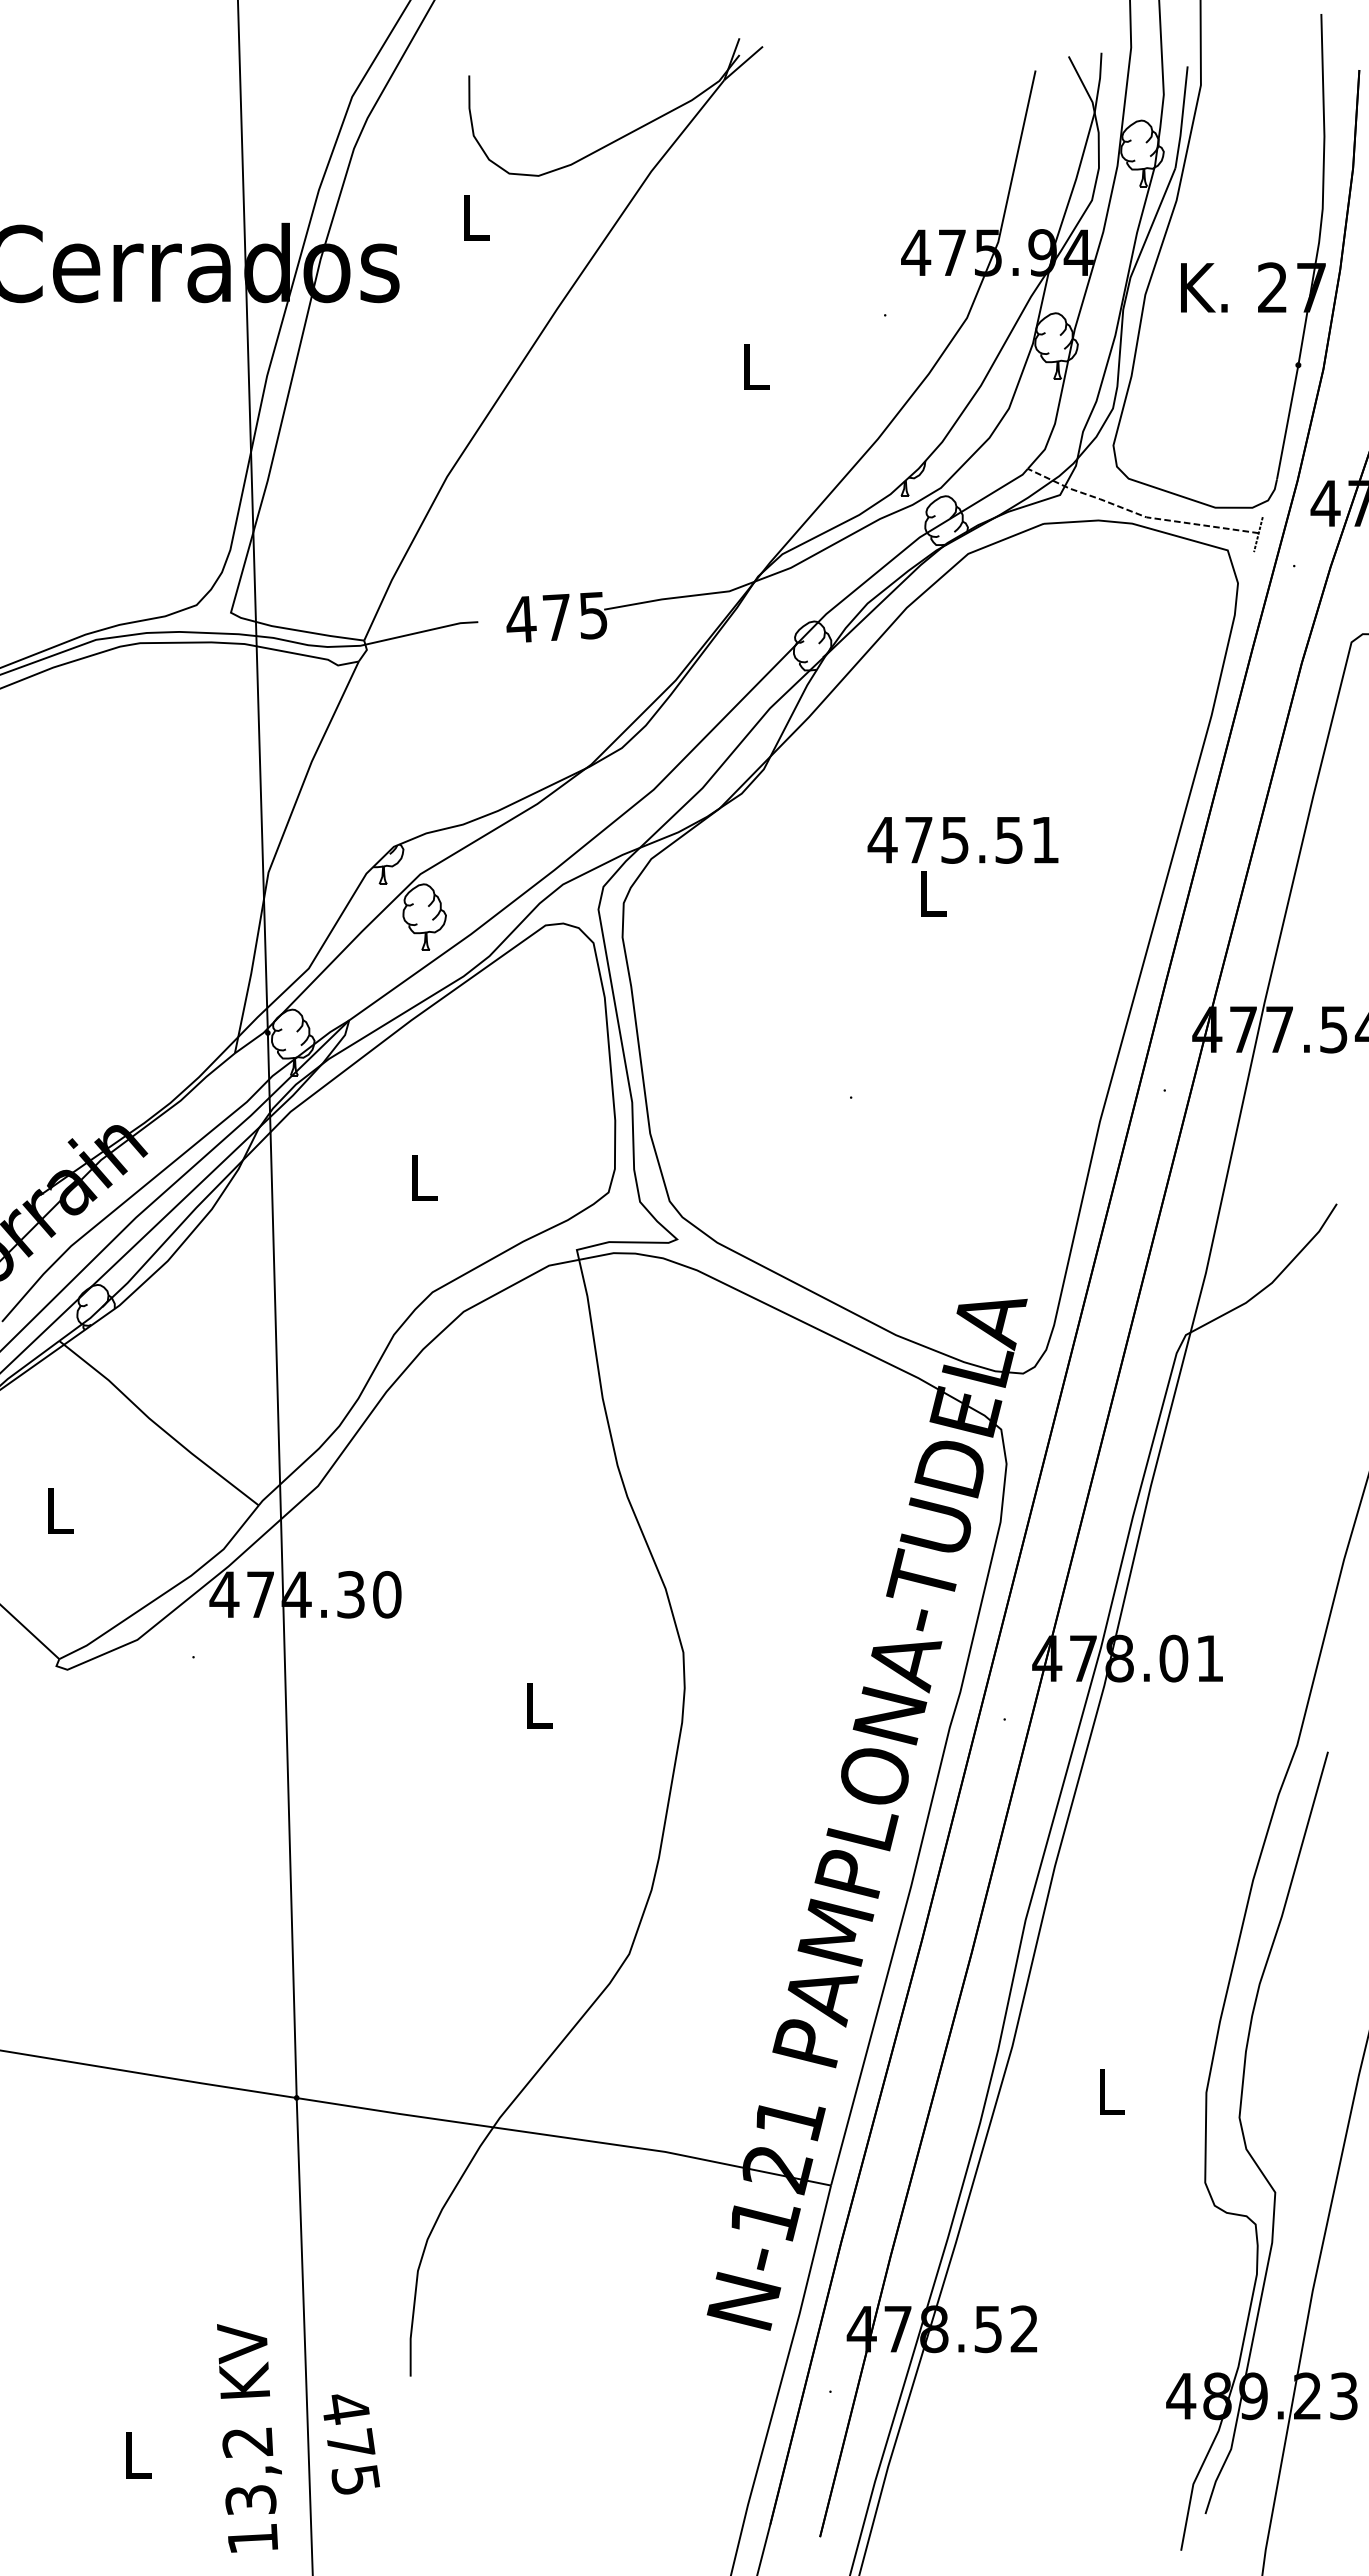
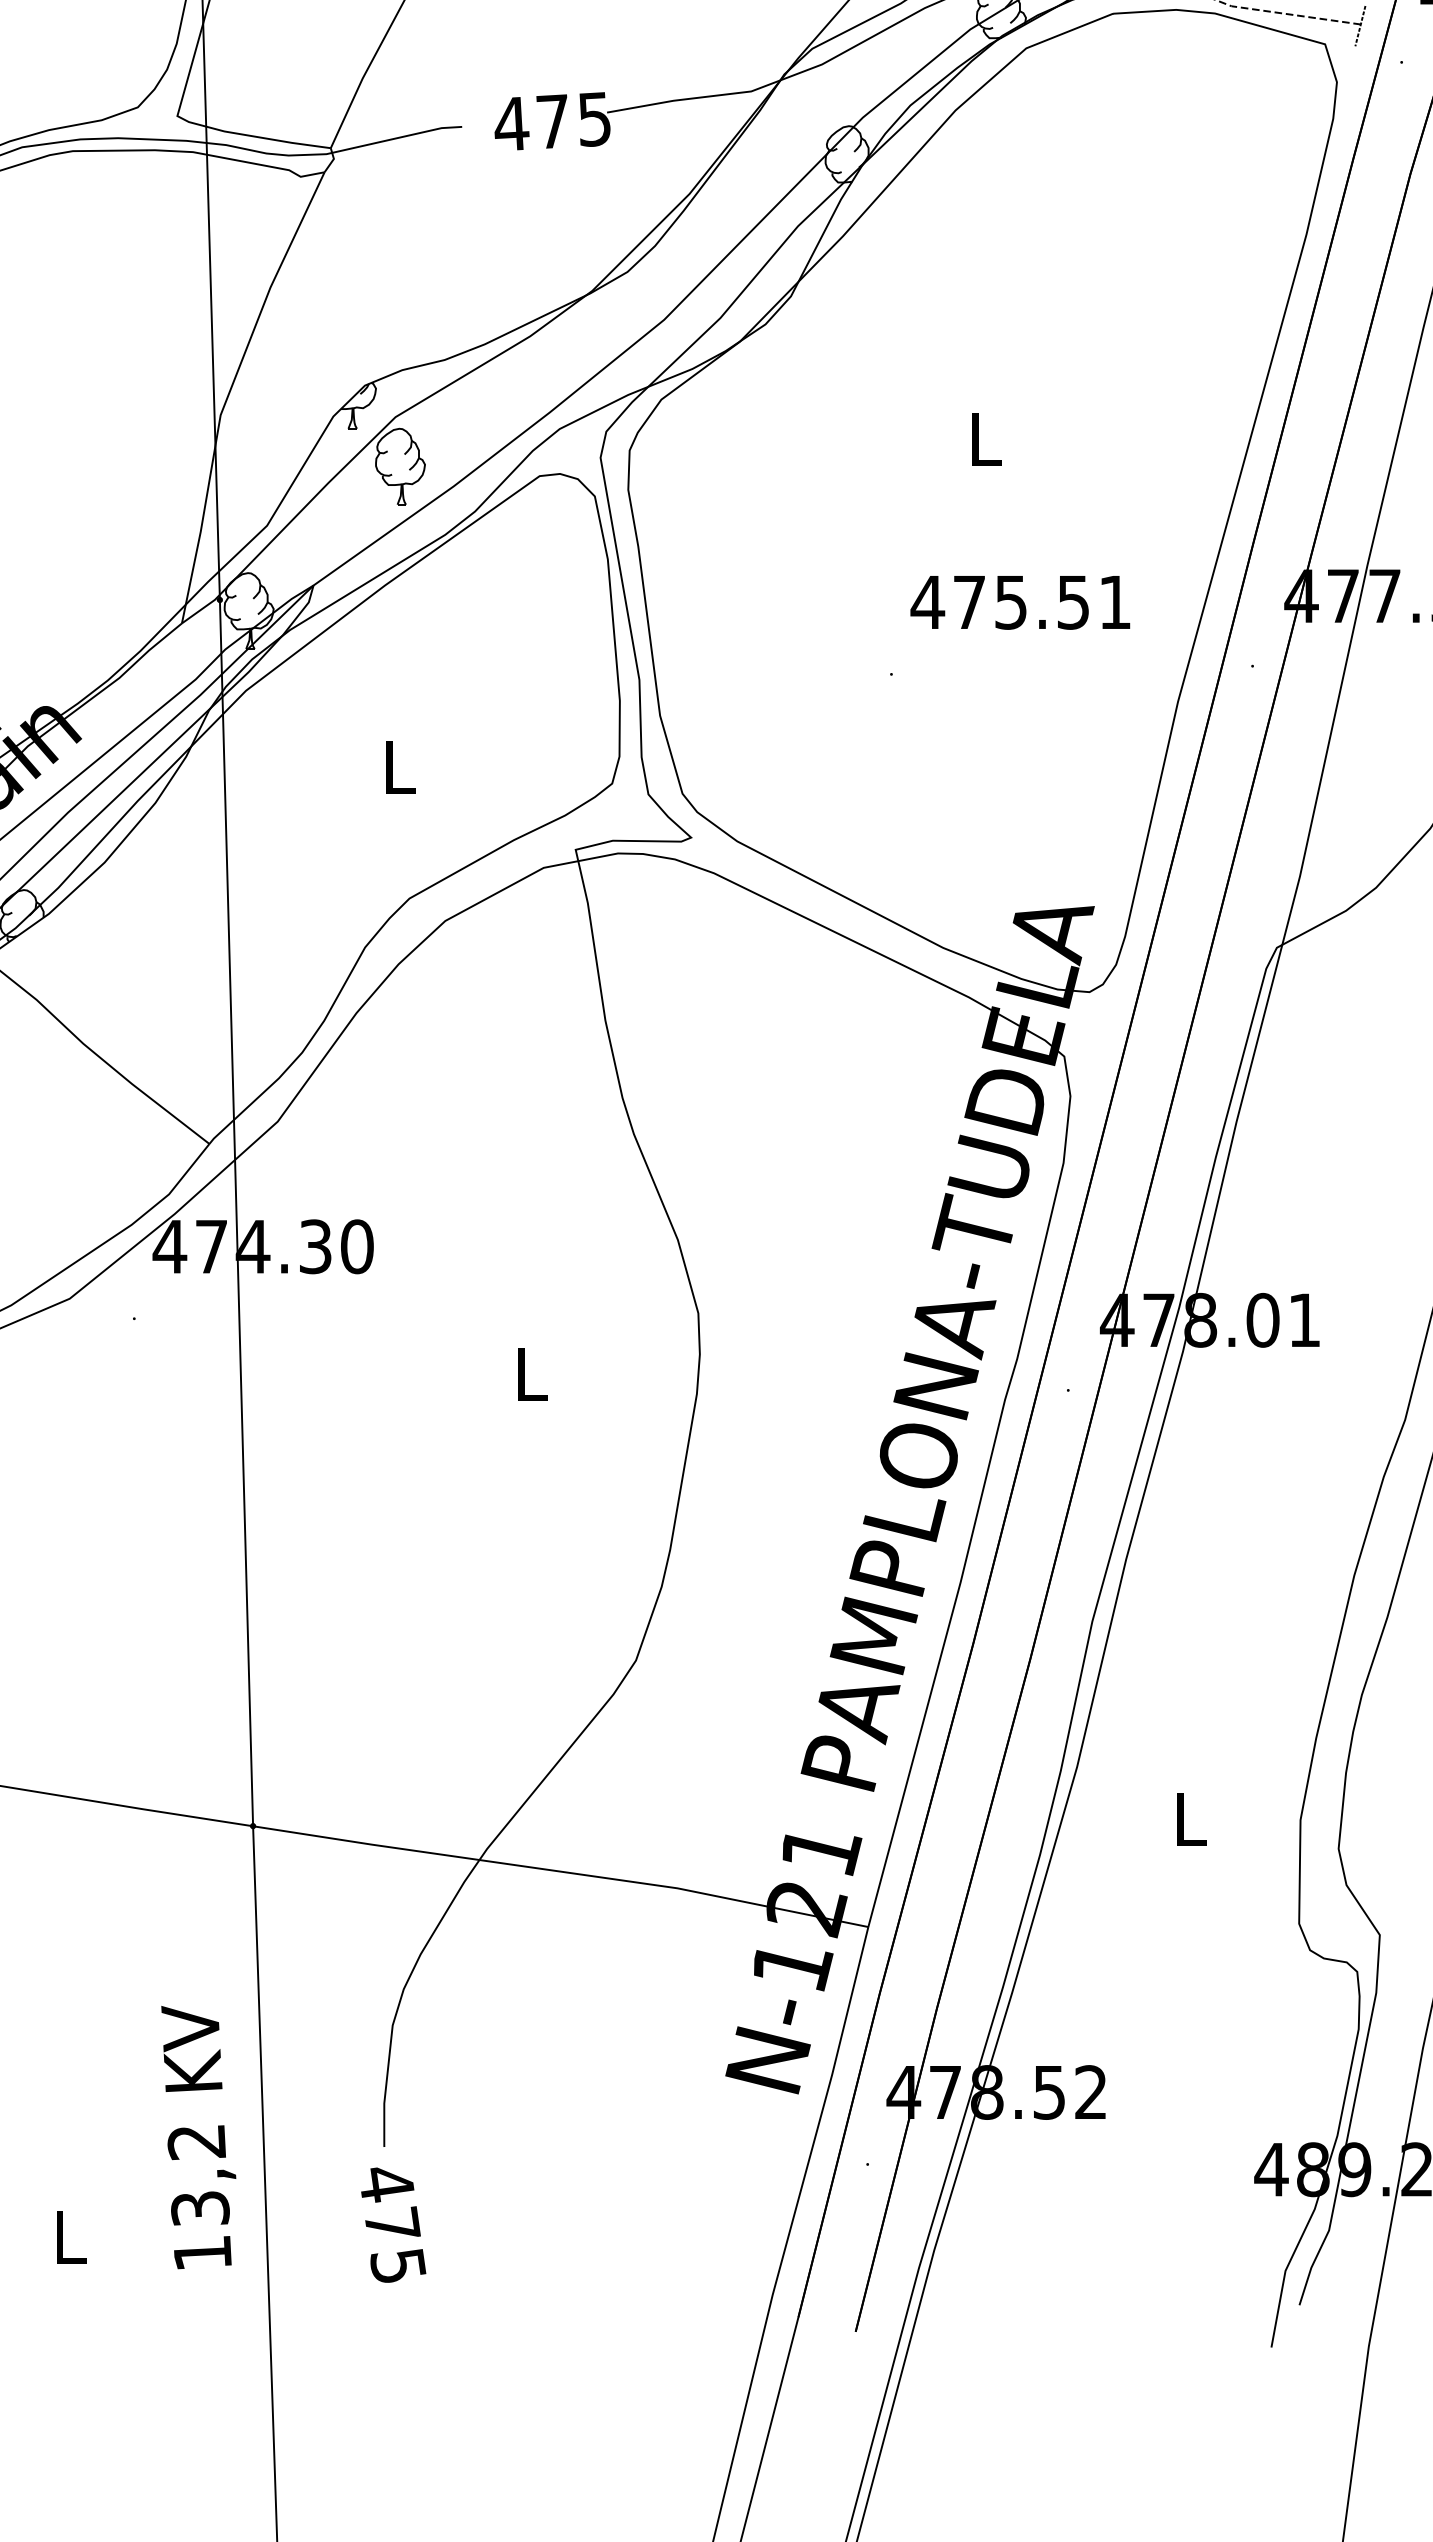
text: (962, 840) -> (1019, 602), moved
text: (249, 2438) -> (198, 2137), moved
text: (351, 2444) -> (393, 2225), moved

